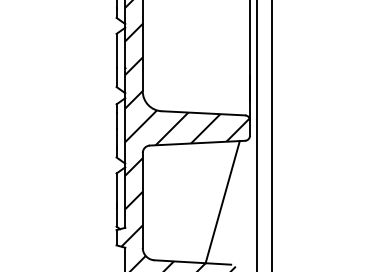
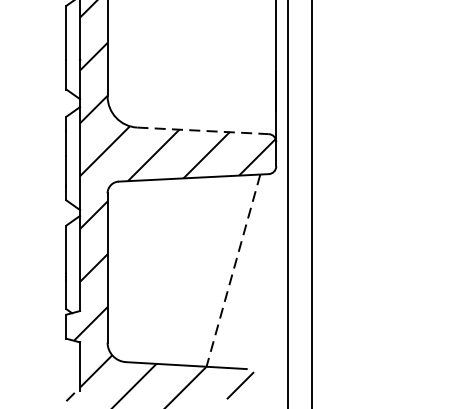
line: (203, 113) -> (203, 131), solid -> dashed
line: (222, 202) -> (233, 271), solid -> dashed

